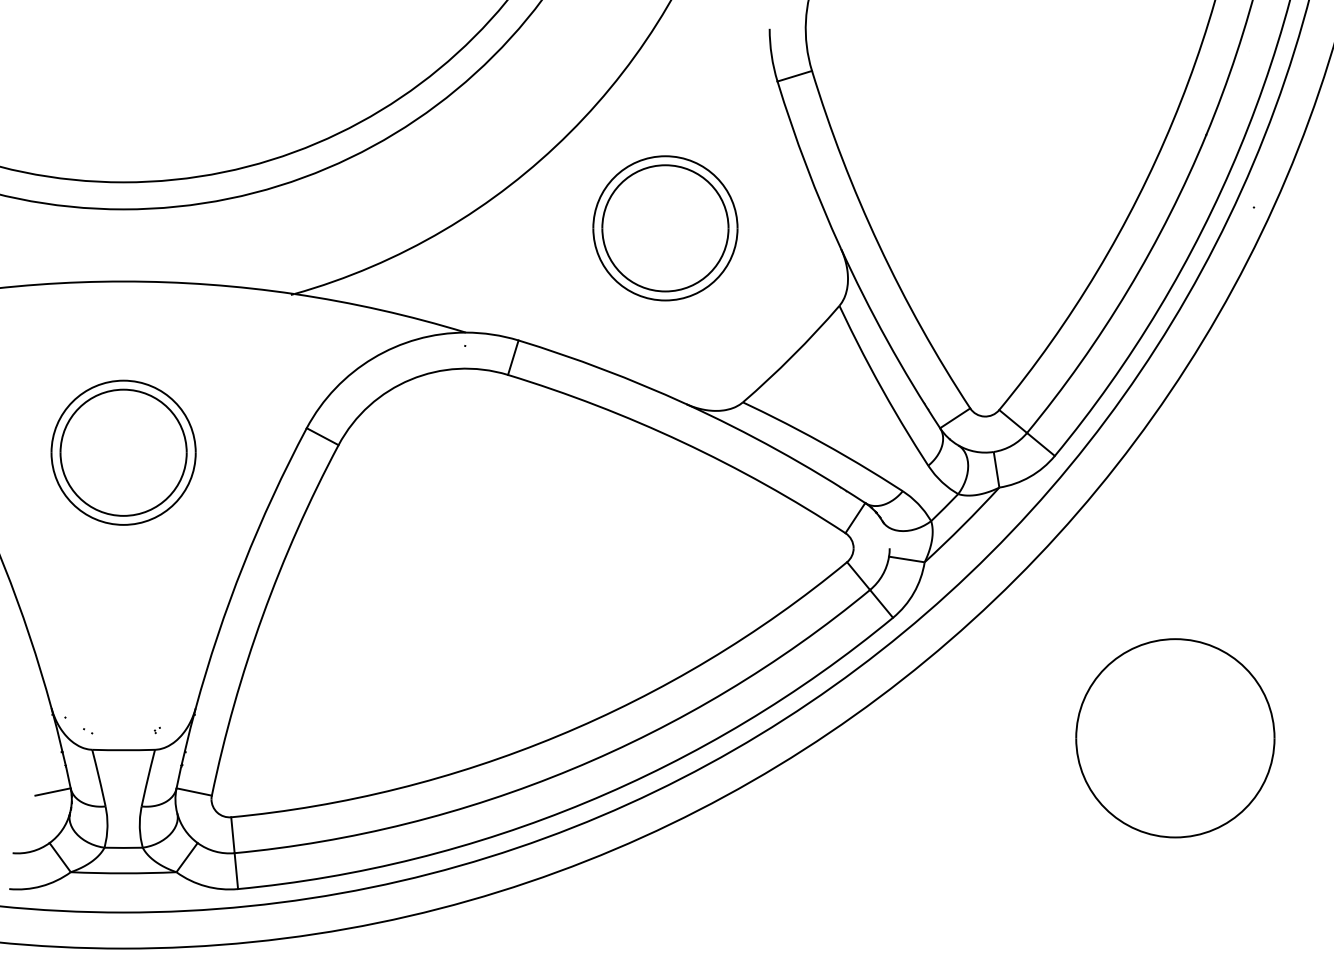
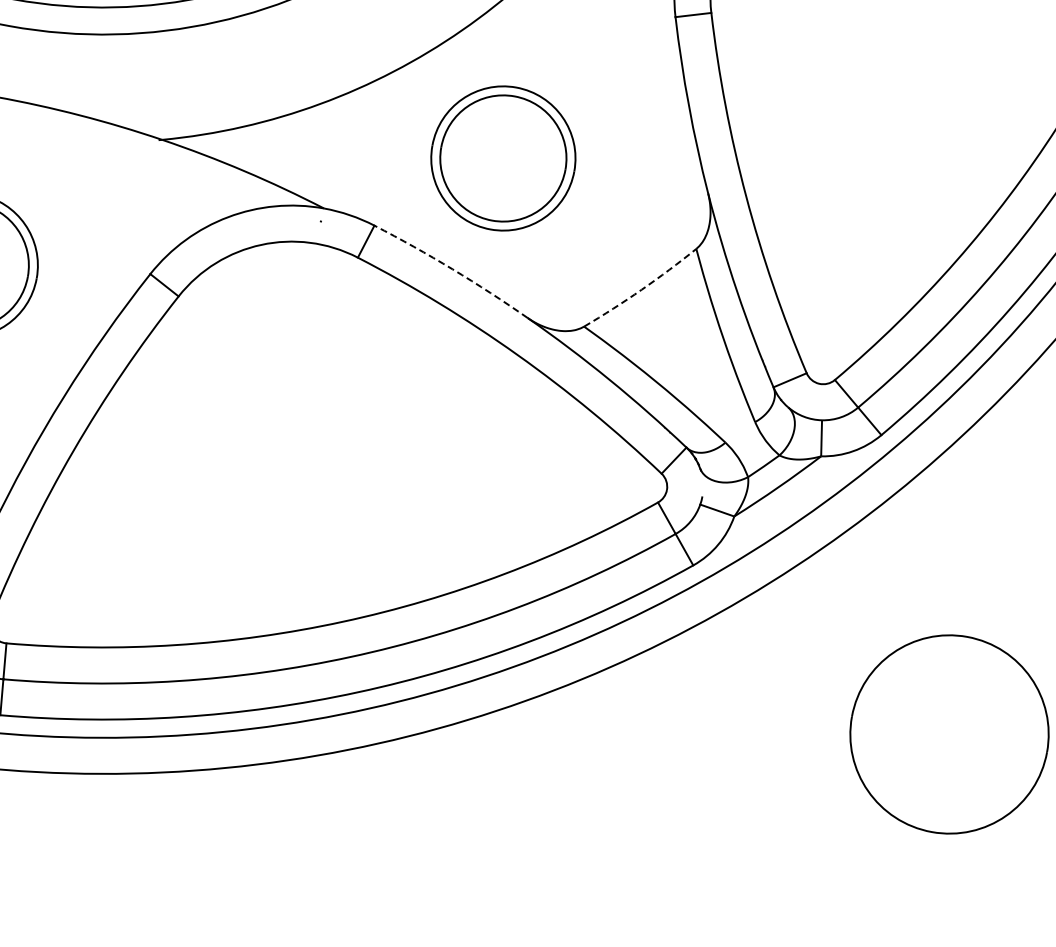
part: (665, 228) -> (503, 158), moved
arc: (792, 355) -> (641, 289), solid -> dashed
arc: (603, 369) -> (452, 269), solid -> dashed

